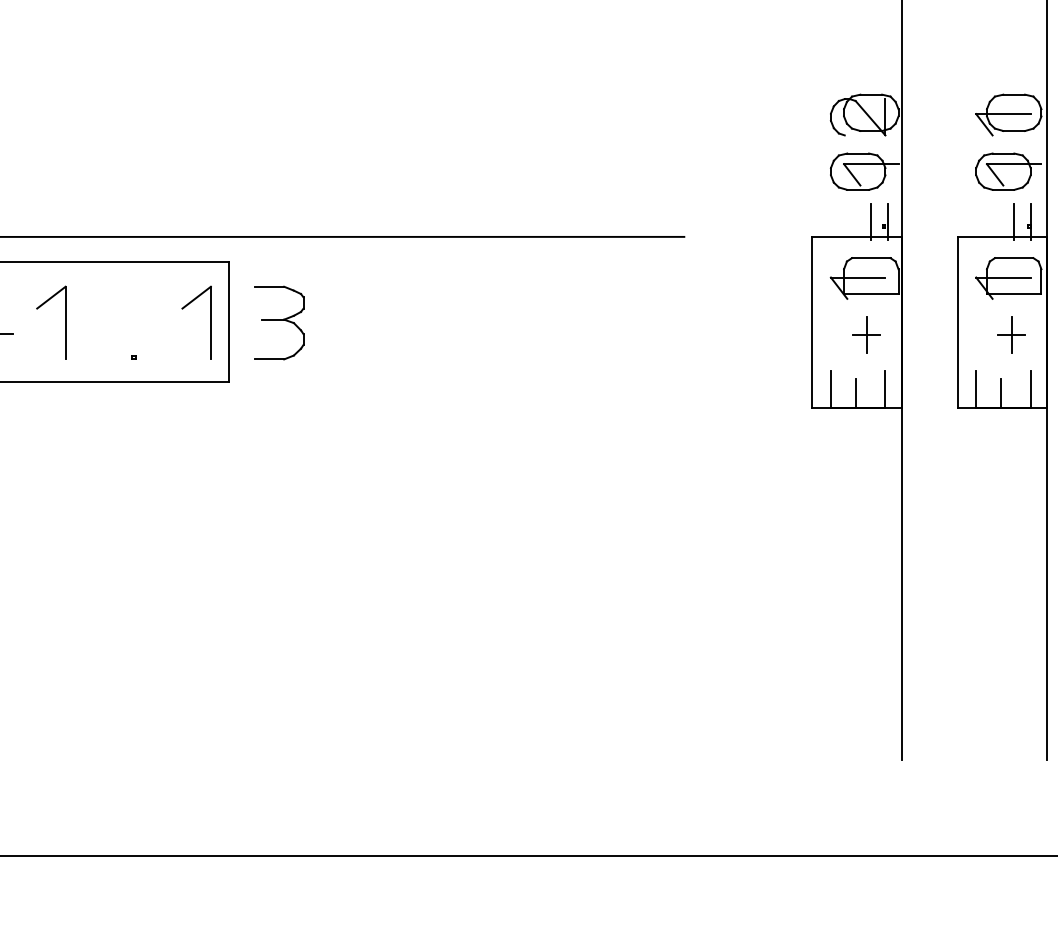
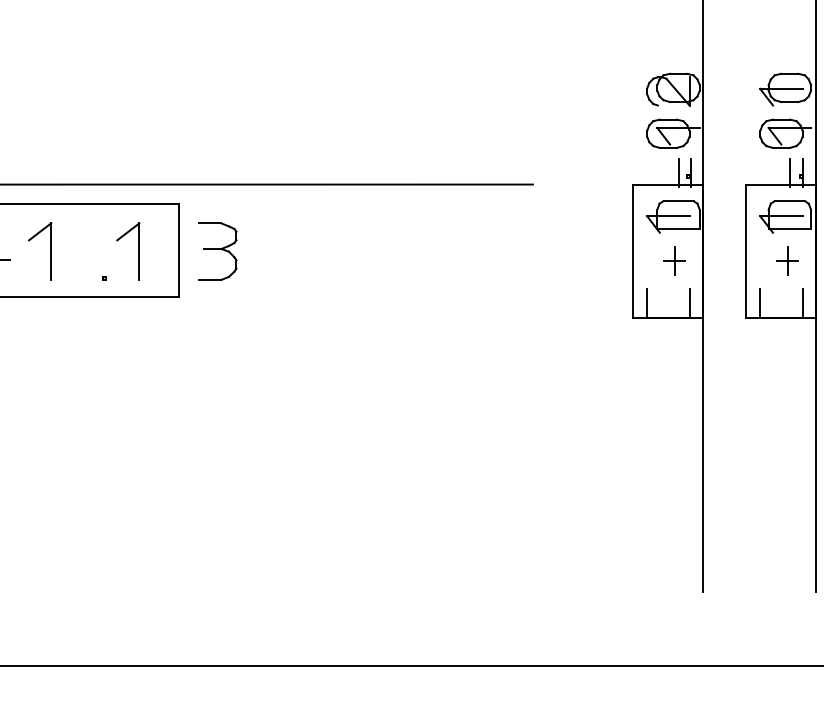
part: (210, 322) -> (139, 251), moved
line: (855, 392) -> (666, 305), removed
line: (1000, 392) -> (779, 305), removed

